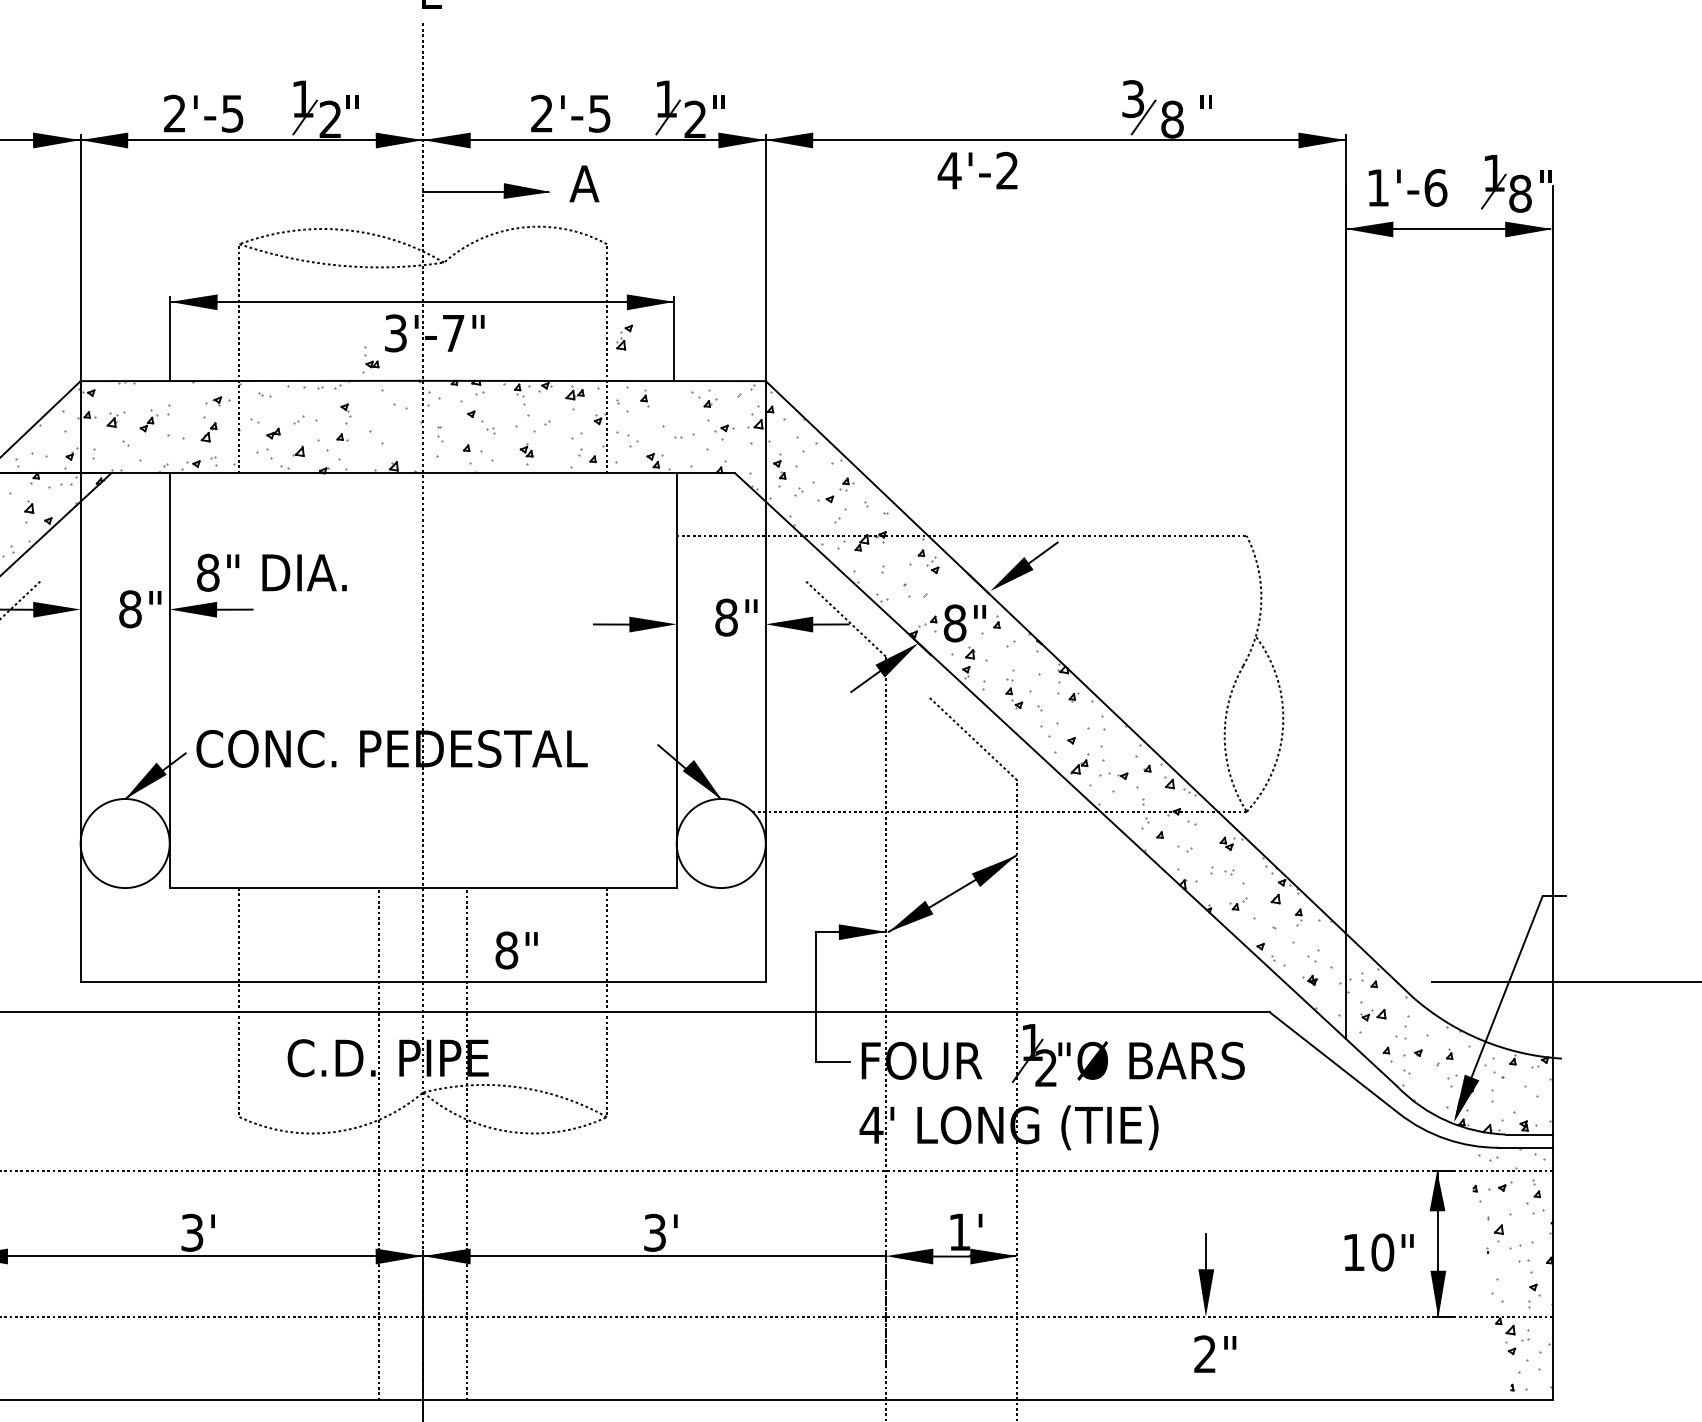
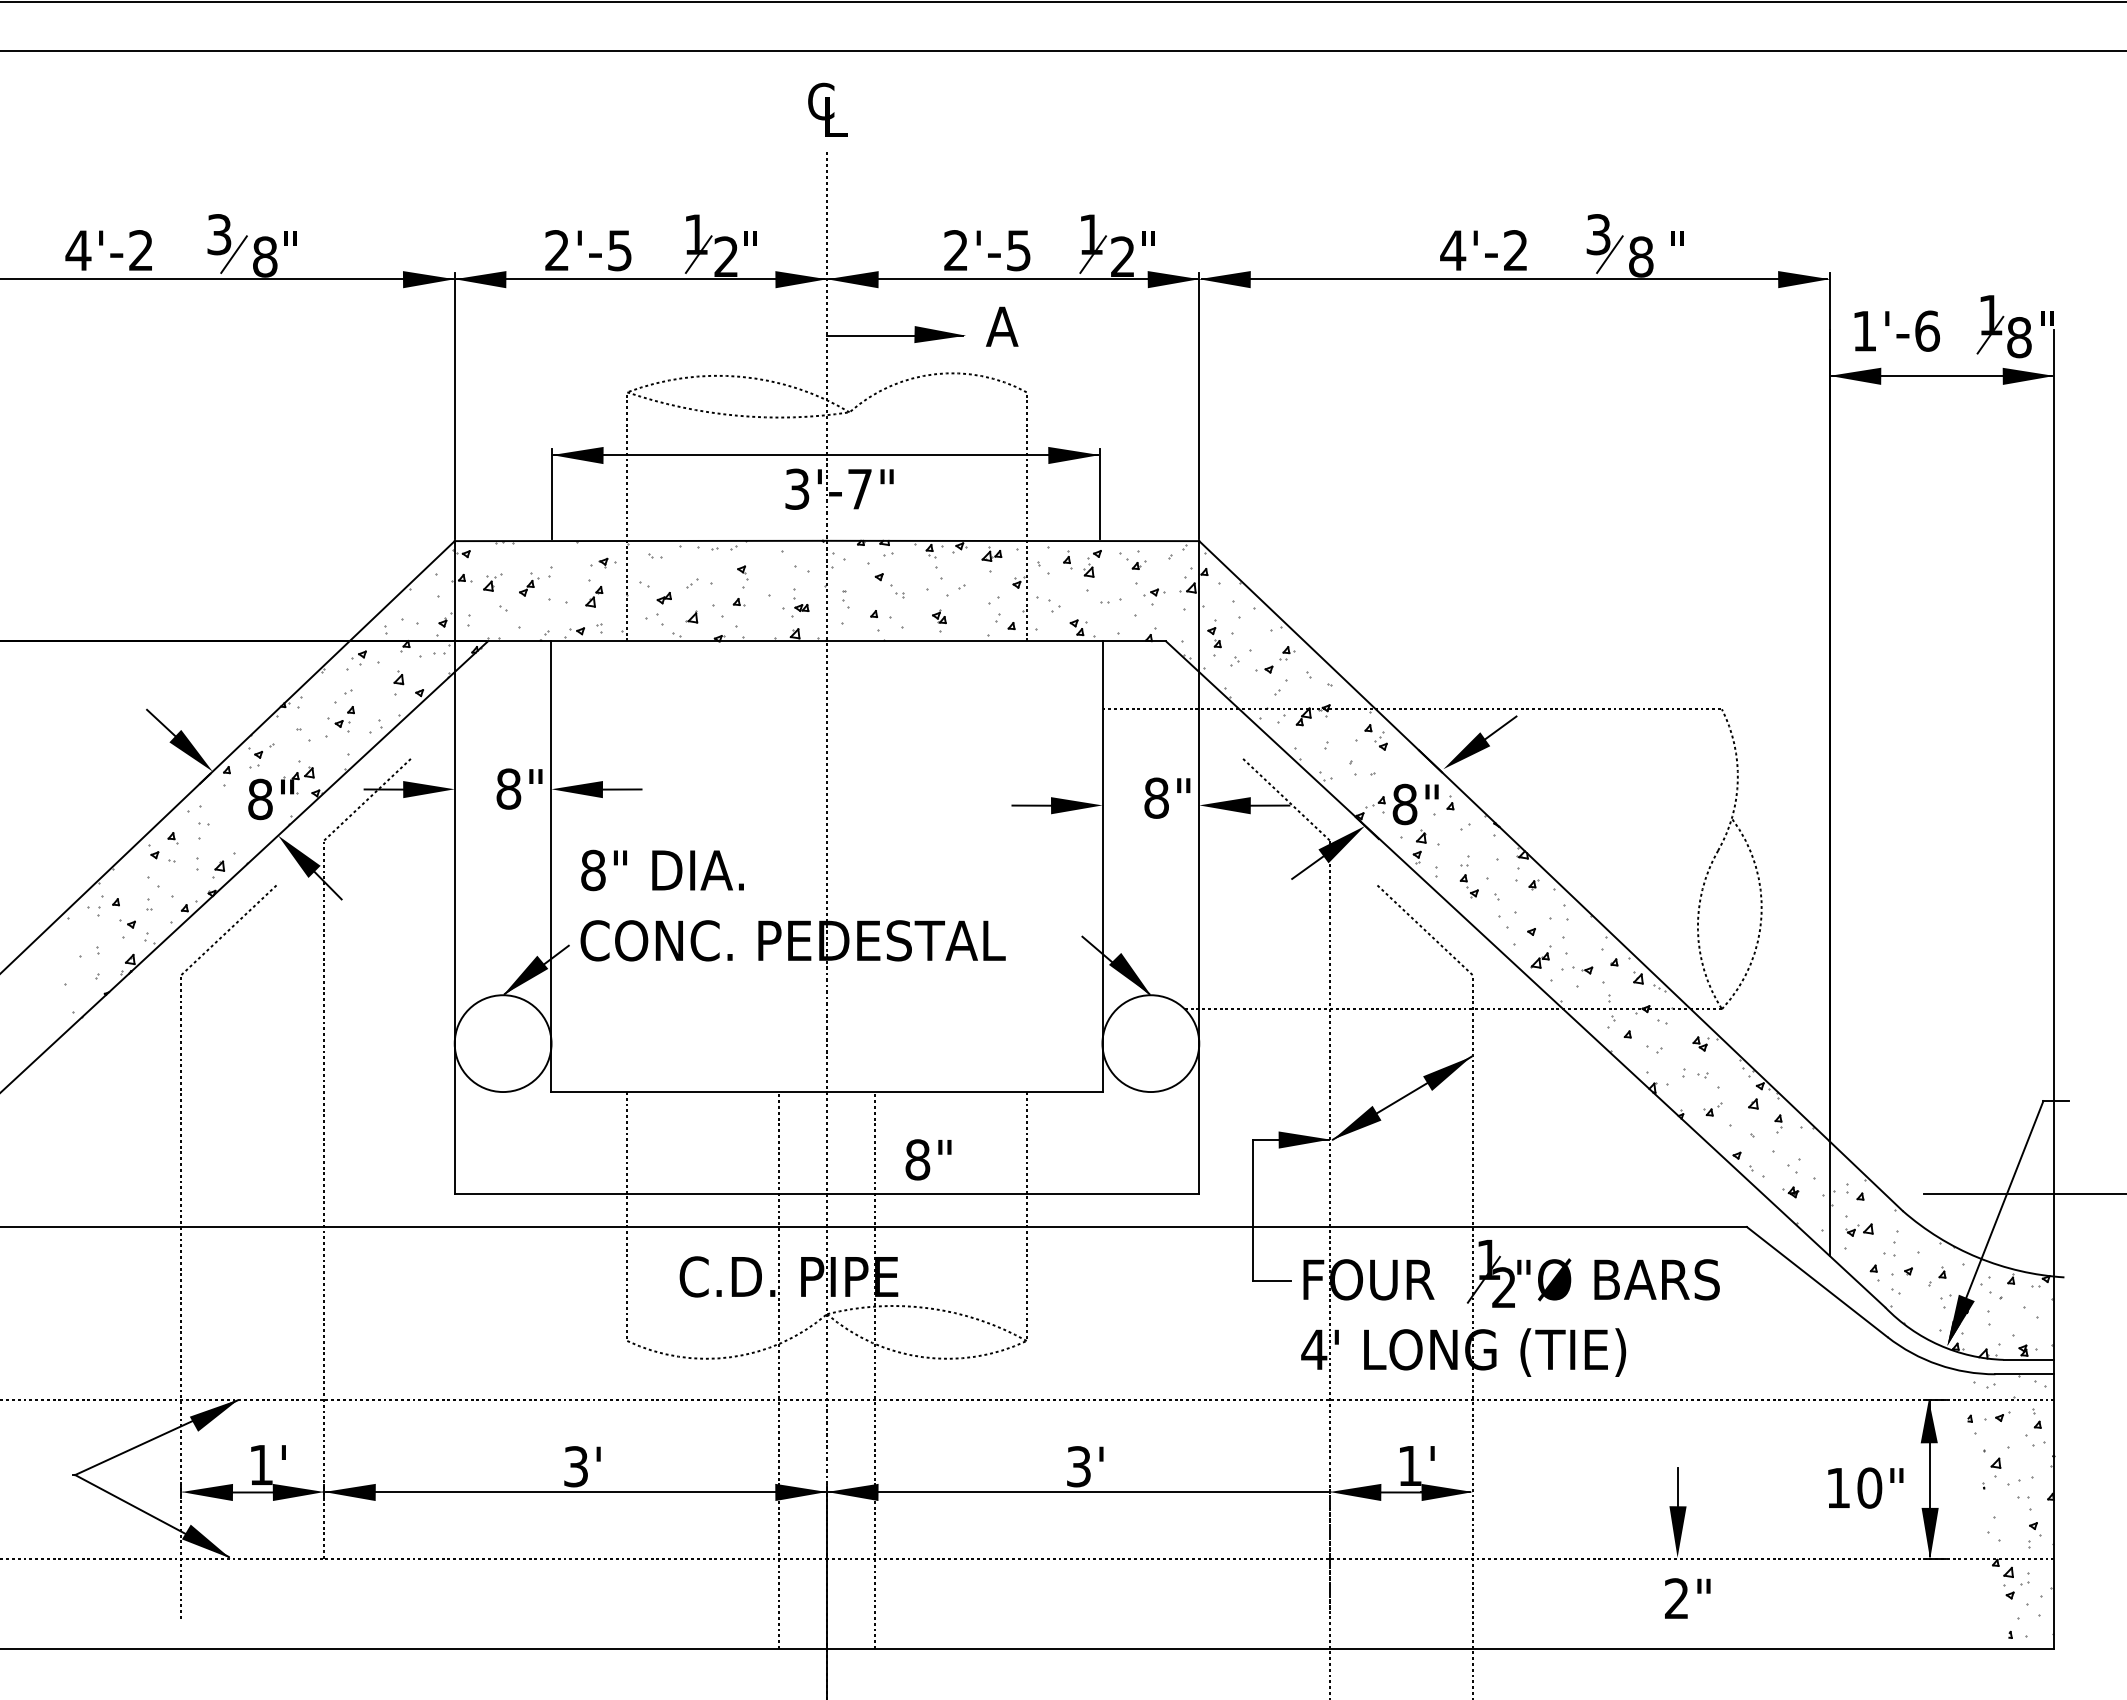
text: (977, 170) -> (1483, 250), moved
part: (624, 337) -> (1092, 563), moved
part: (371, 359) -> (800, 602), moved
text: (271, 572) -> (662, 870), moved

